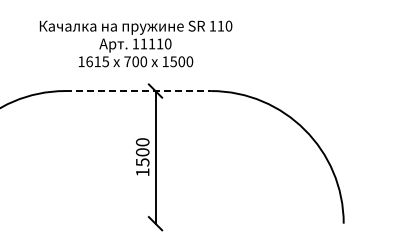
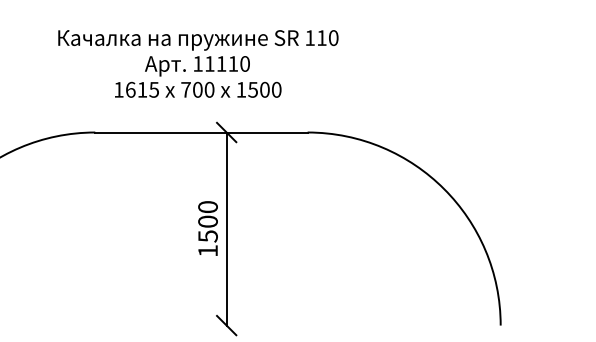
line: (138, 91) -> (201, 133), dashed -> solid

